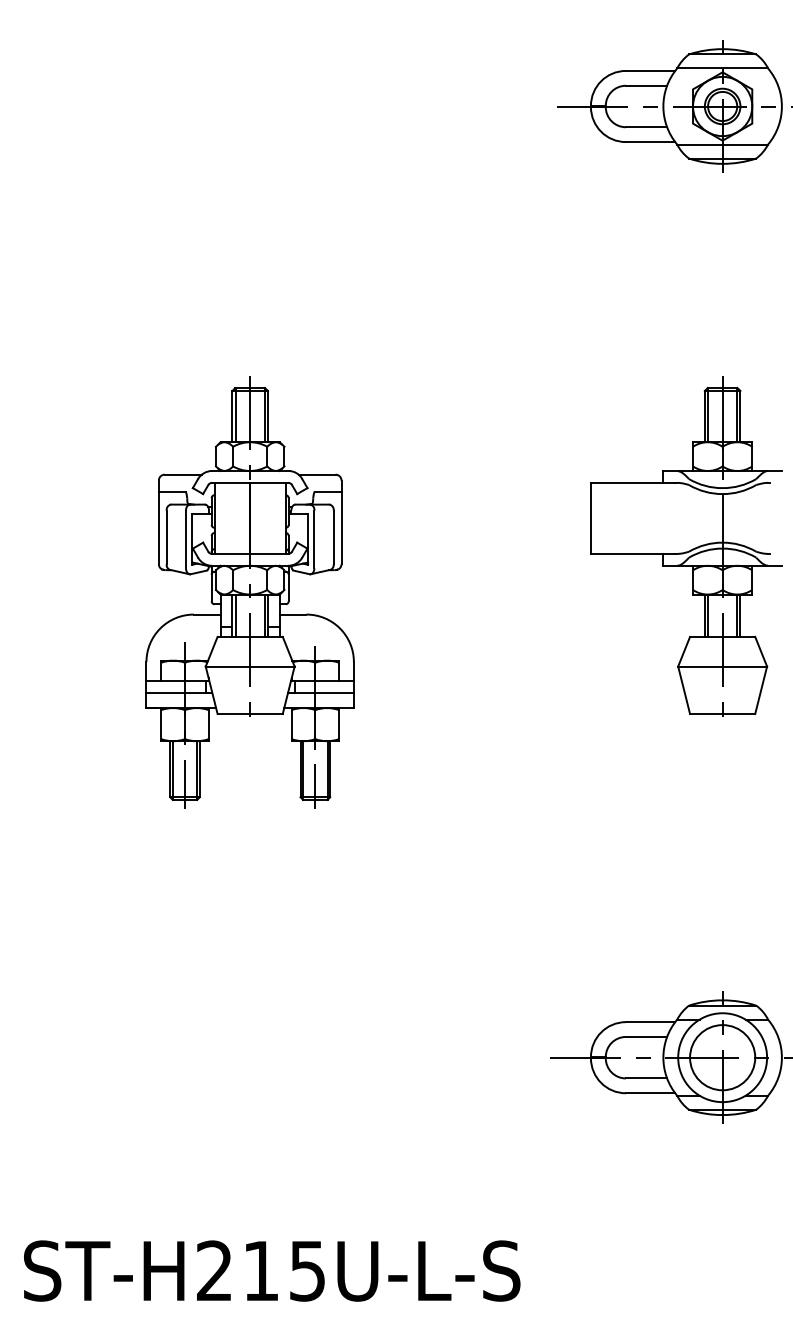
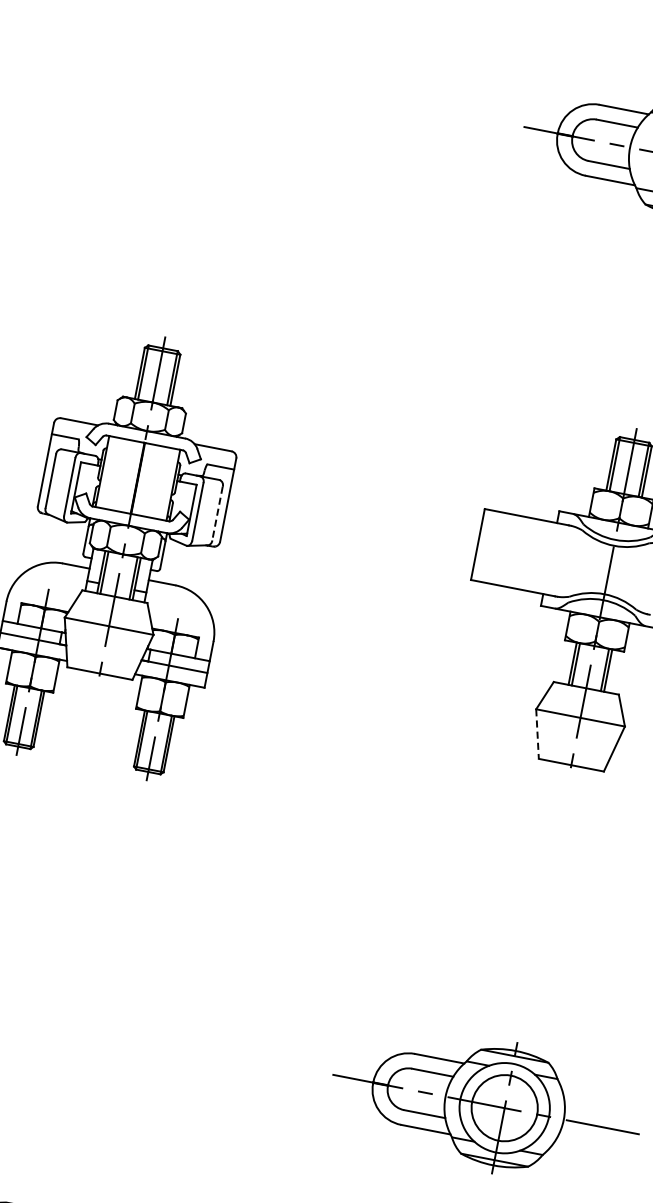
line: (333, 537) -> (217, 513), solid -> dashed
line: (684, 690) -> (537, 734), solid -> dashed

